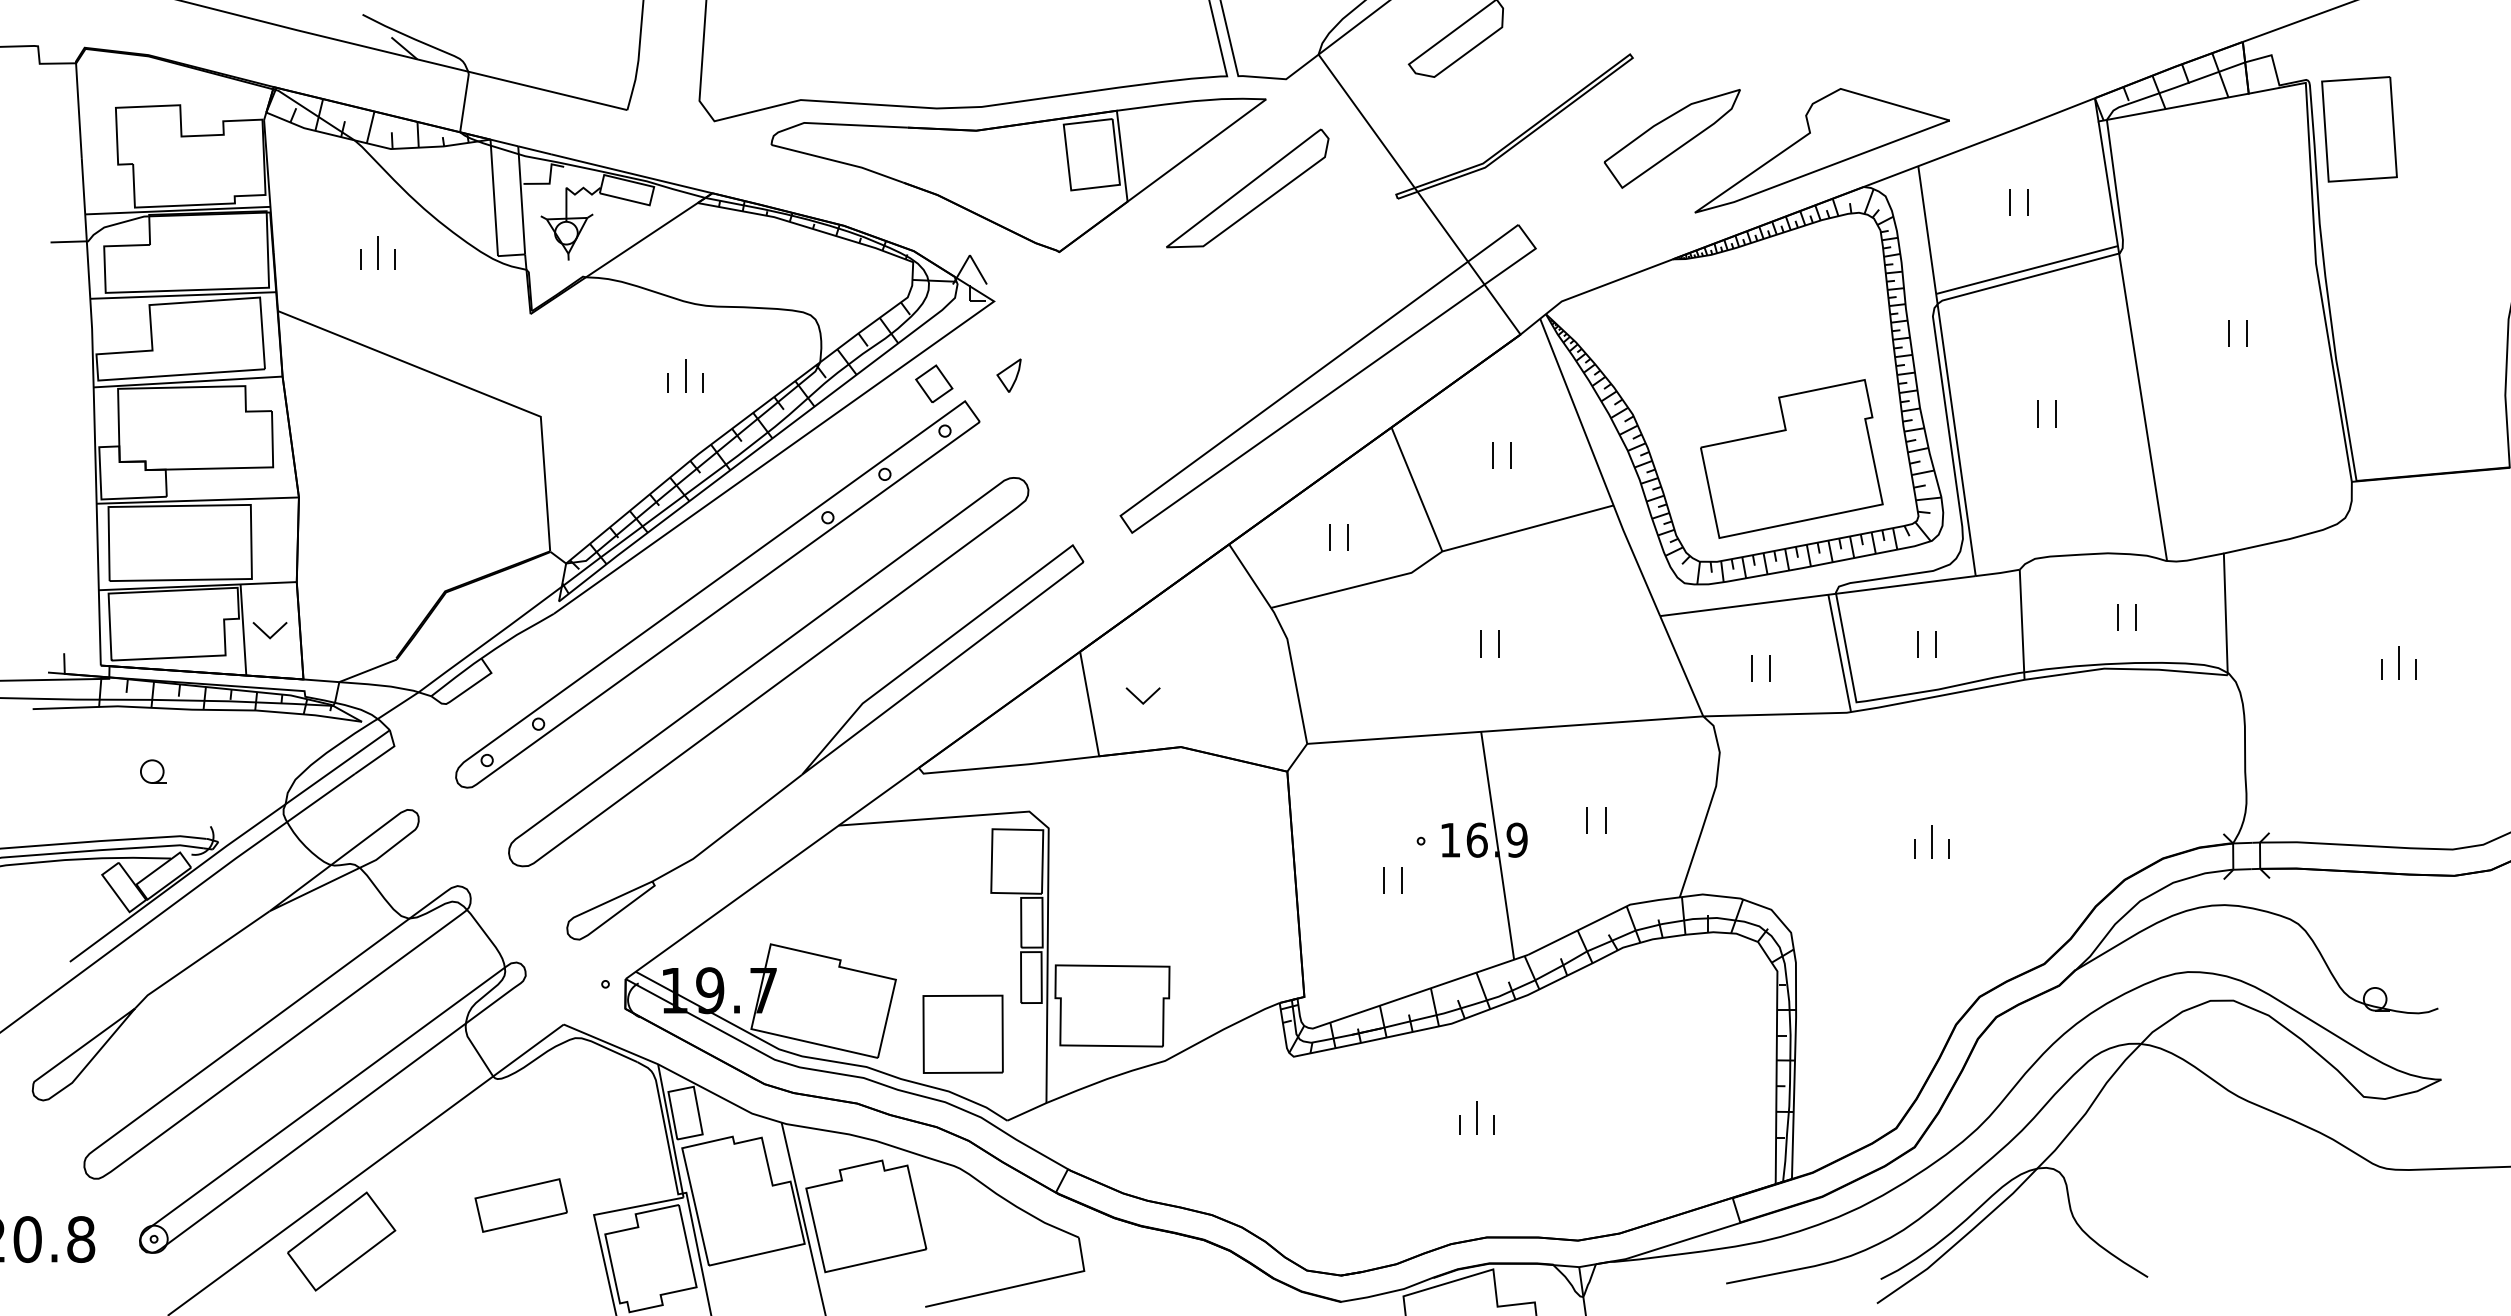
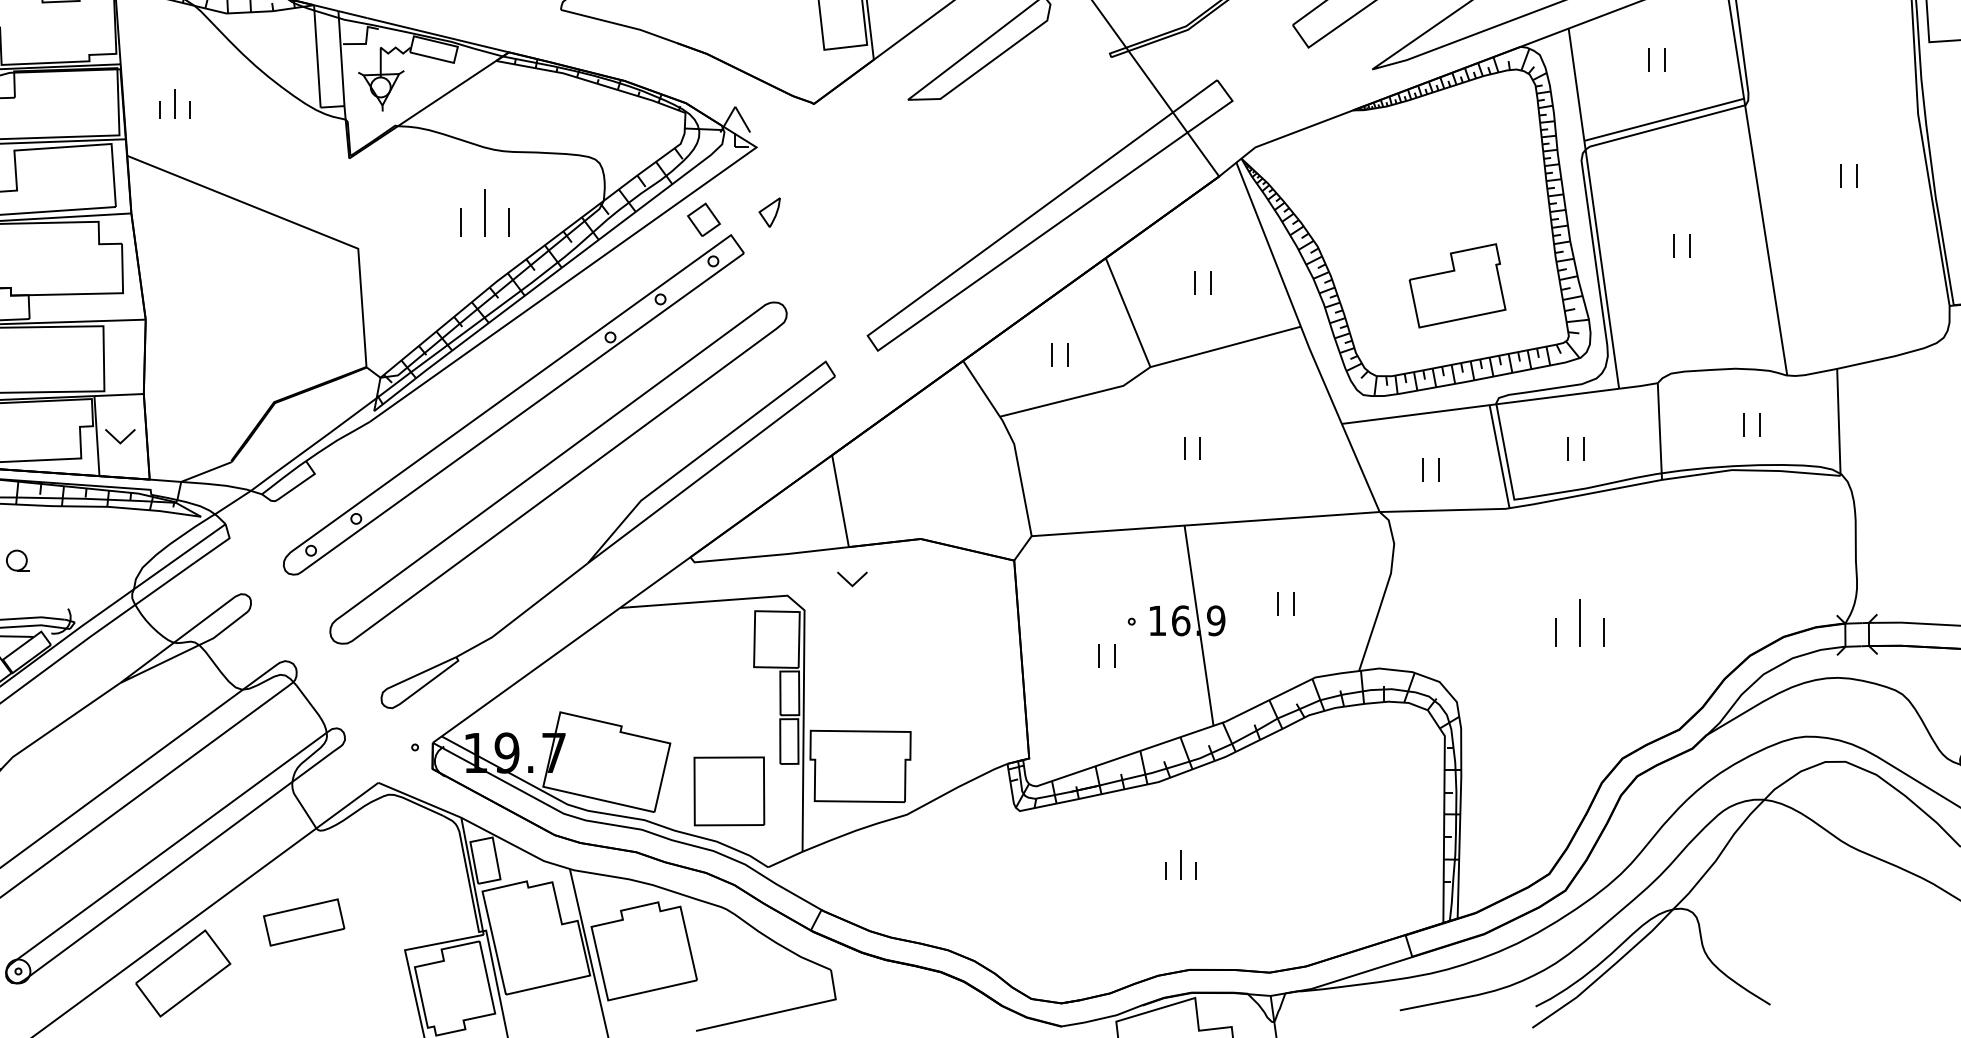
part: (377, 252) -> (175, 104), moved
part: (685, 375) -> (485, 212), size x1.6
part: (1791, 458) -> (1457, 285), size x0.6
part: (1142, 695) -> (851, 578), moved
part: (1931, 841) -> (1580, 621), size x1.6
part: (520, 1205) -> (303, 922), moved

